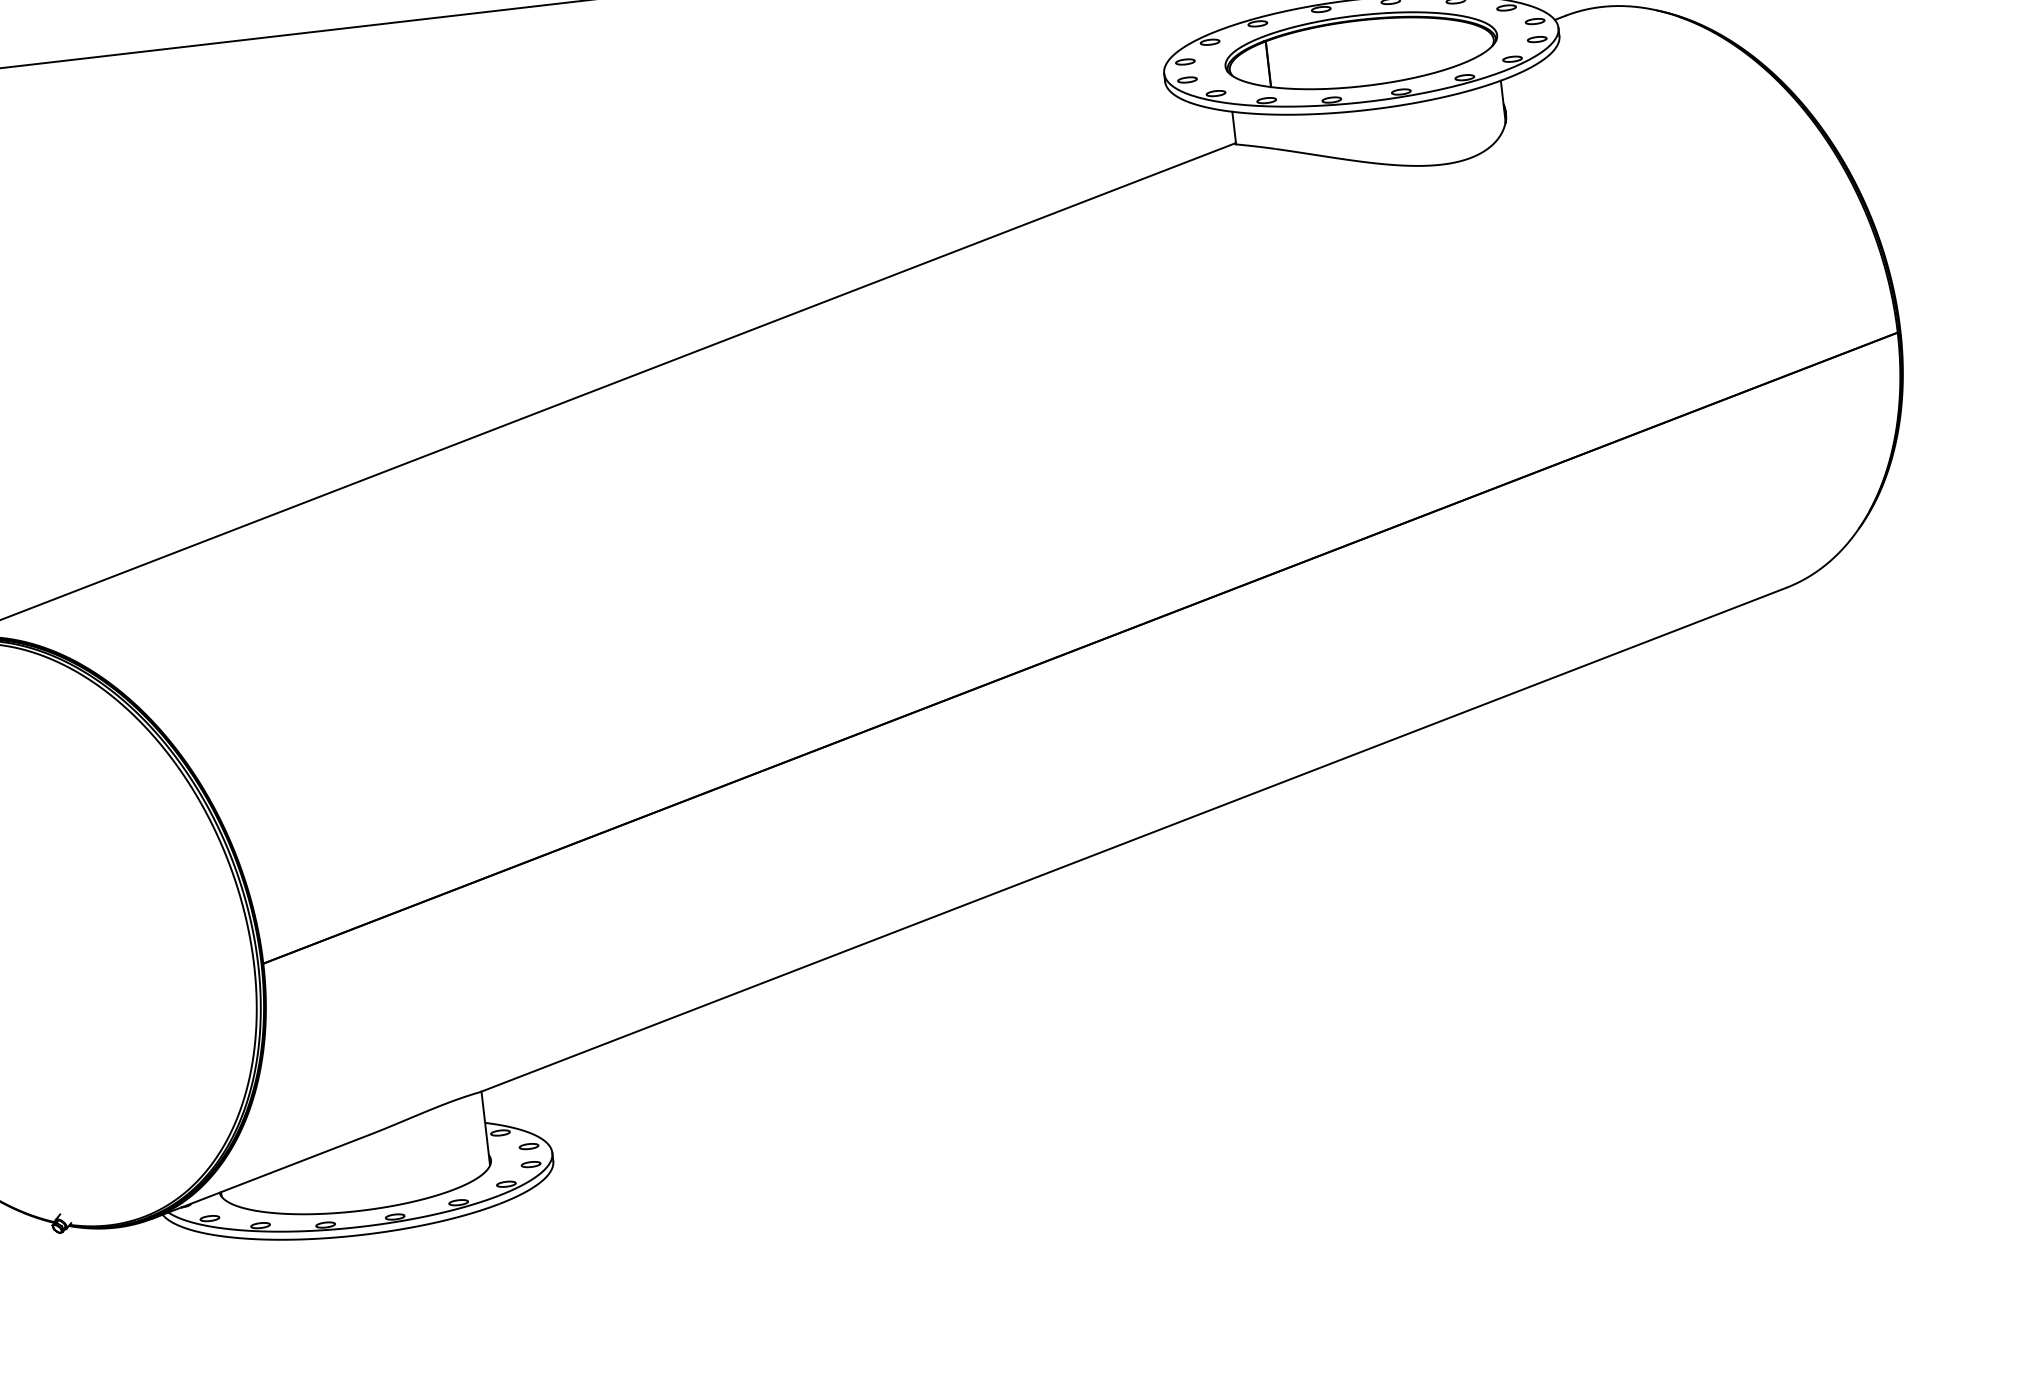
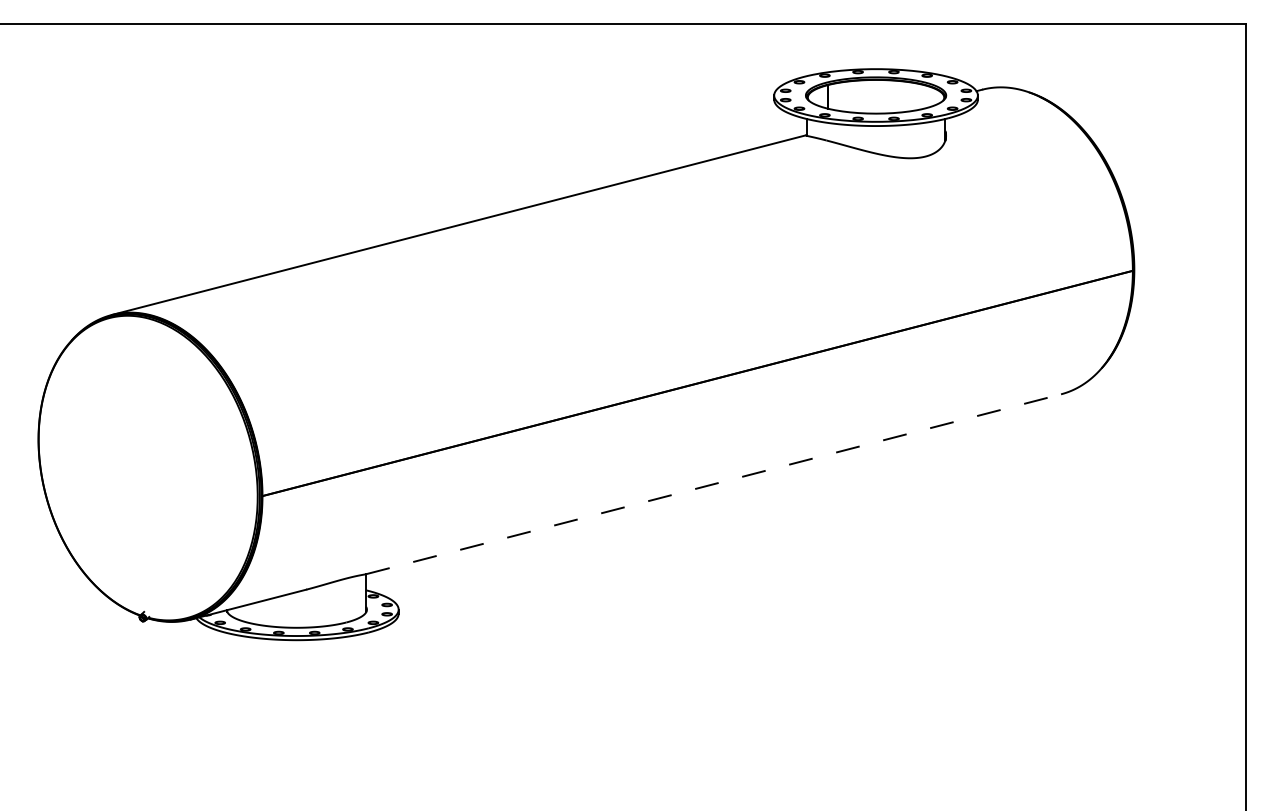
line: (1133, 840) -> (713, 484), solid -> dashed

